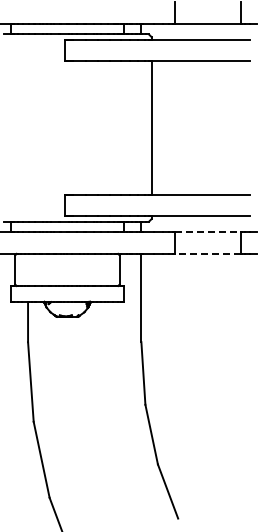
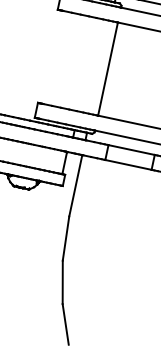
line: (208, 232) -> (132, 150), dashed -> solid
line: (207, 253) -> (128, 164), dashed -> solid

